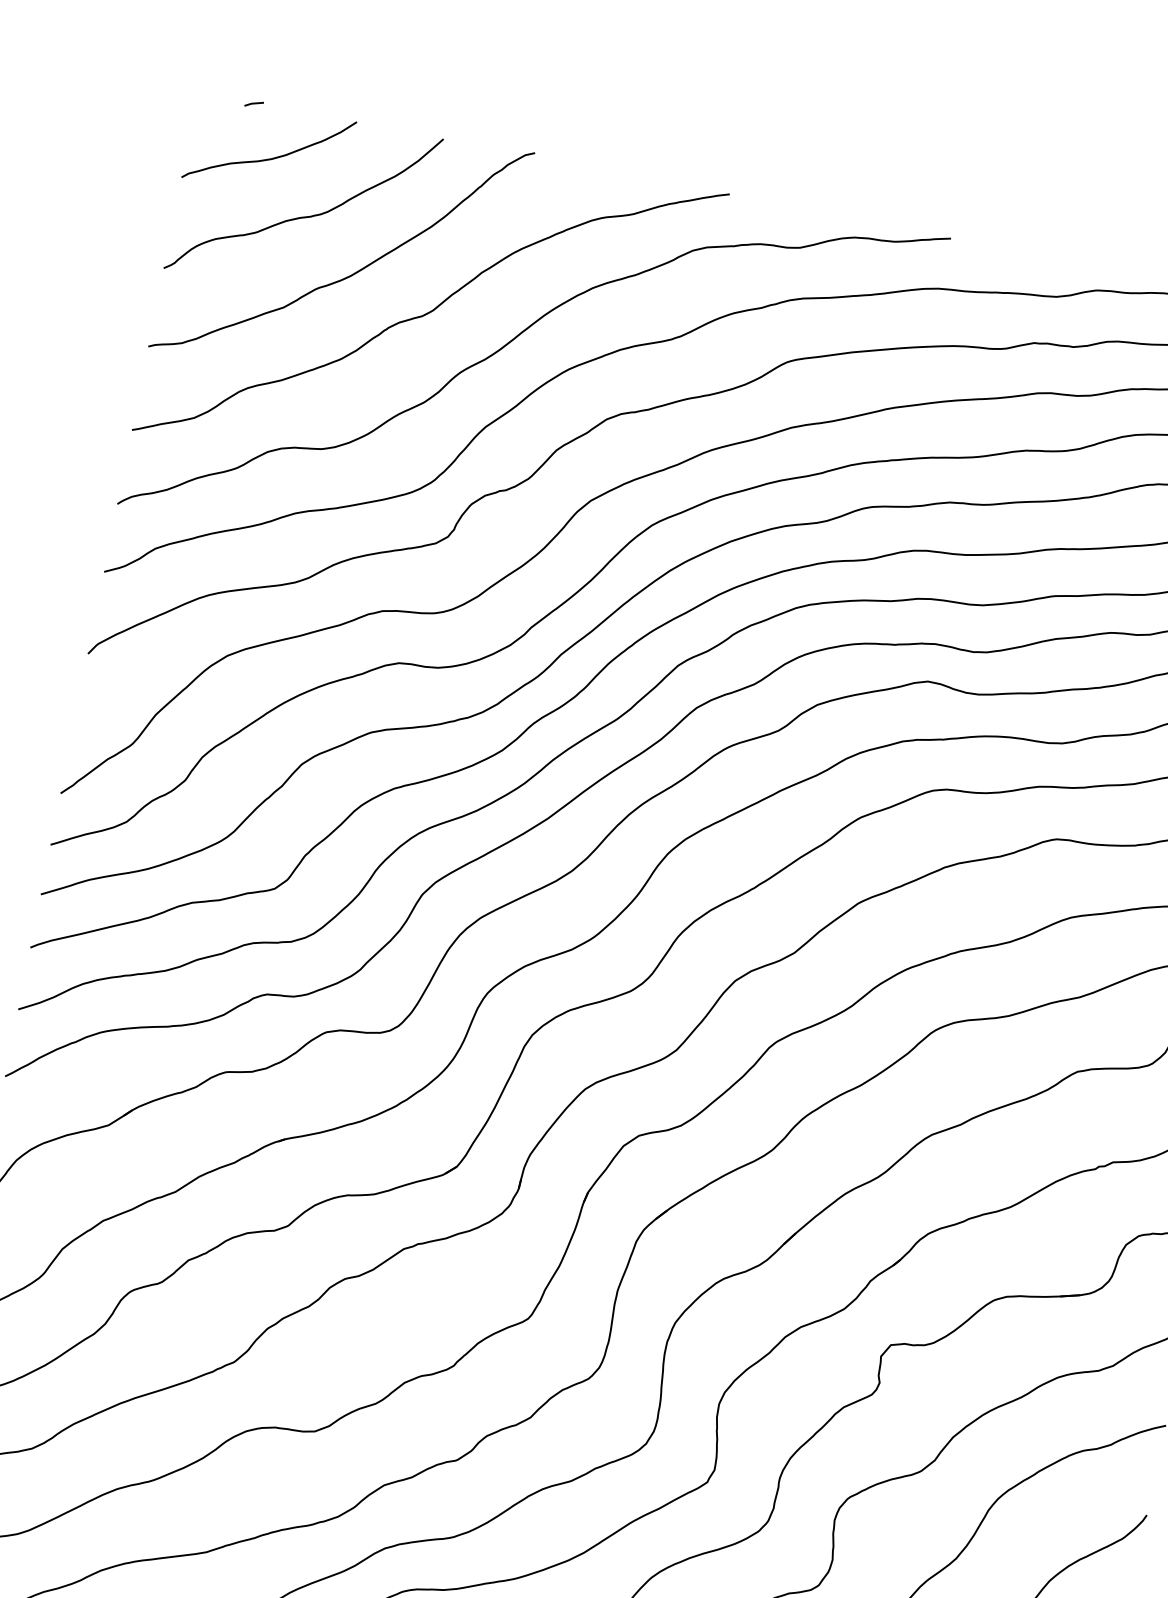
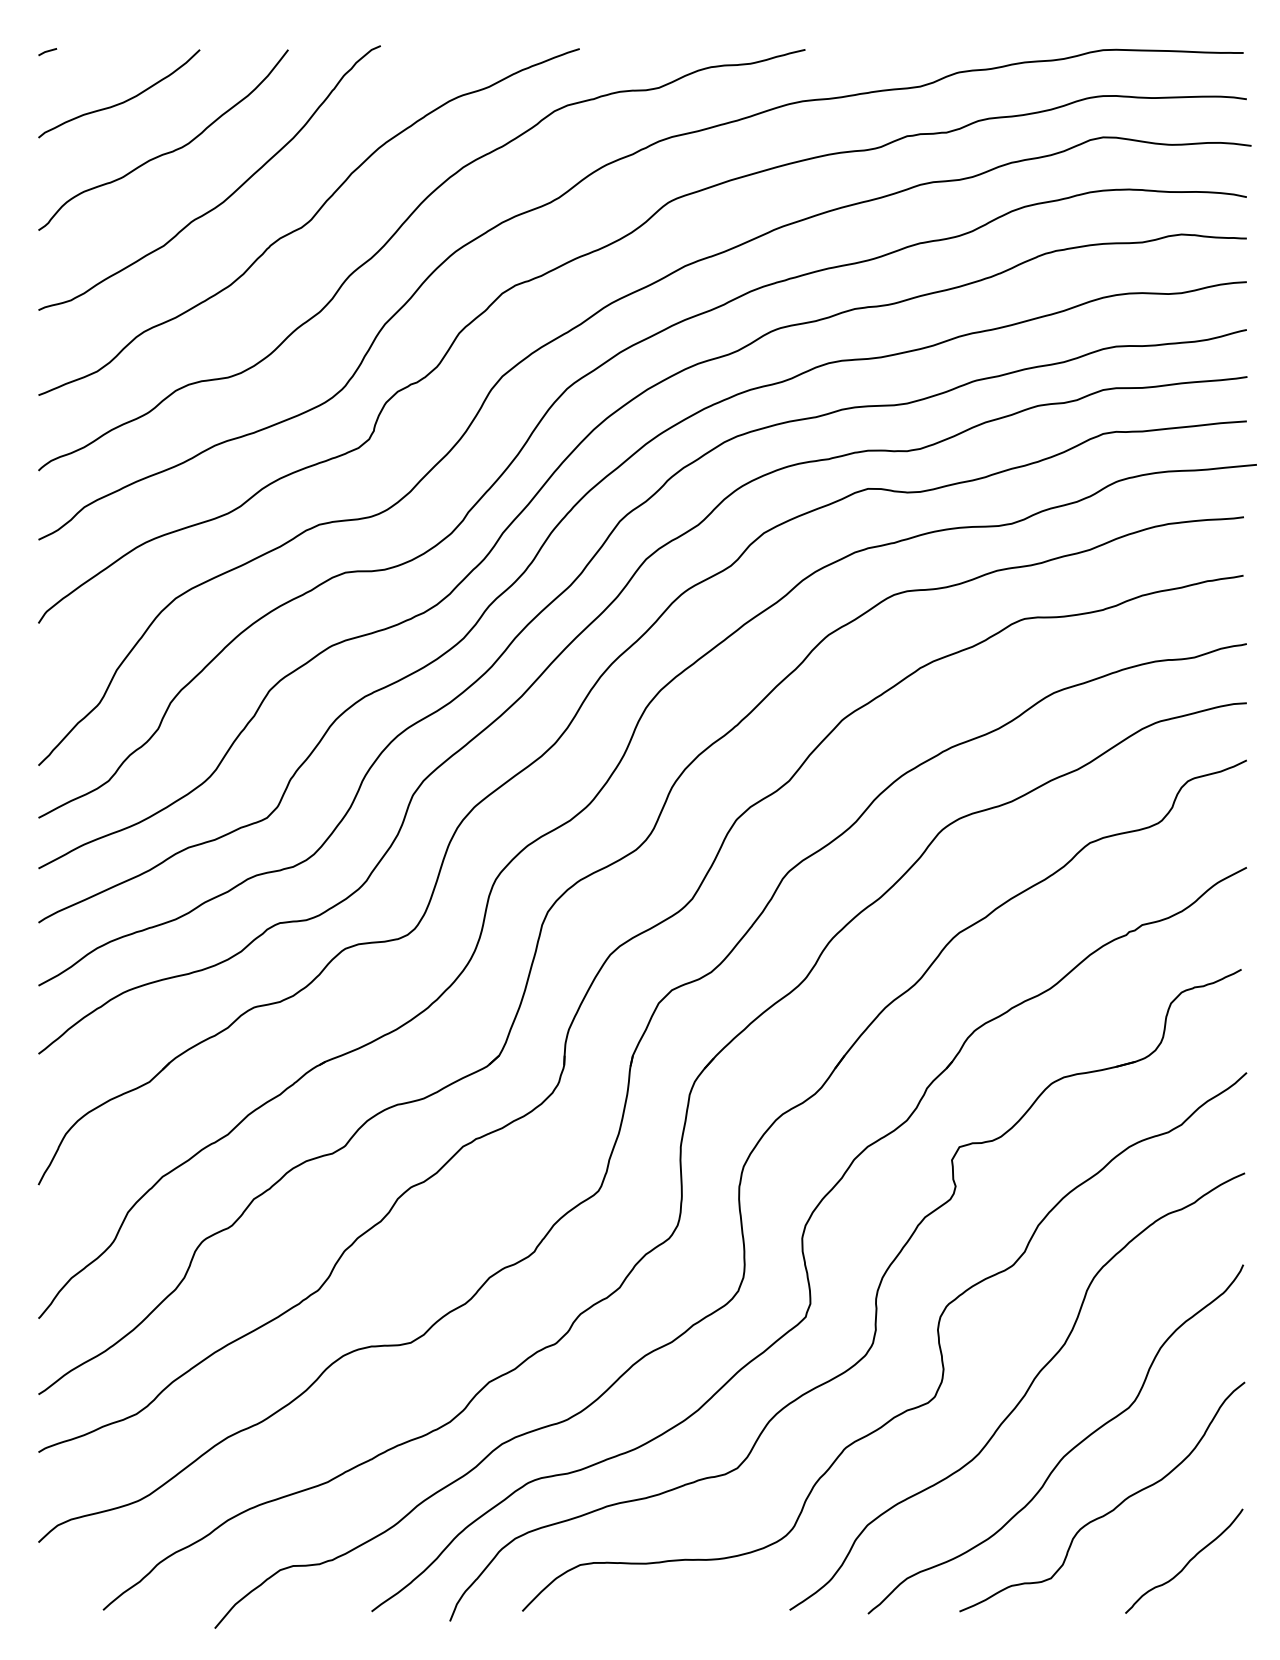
line: (253, 104) -> (47, 52), moved

